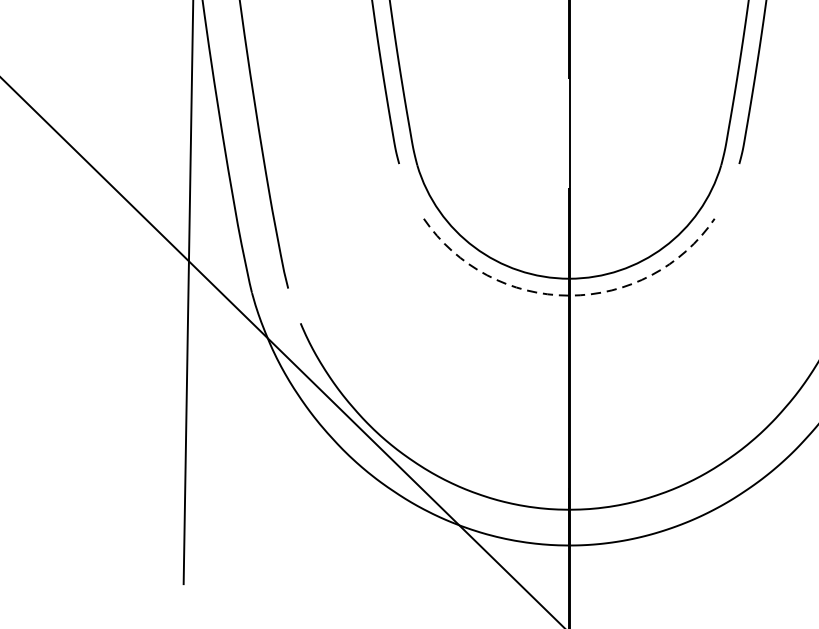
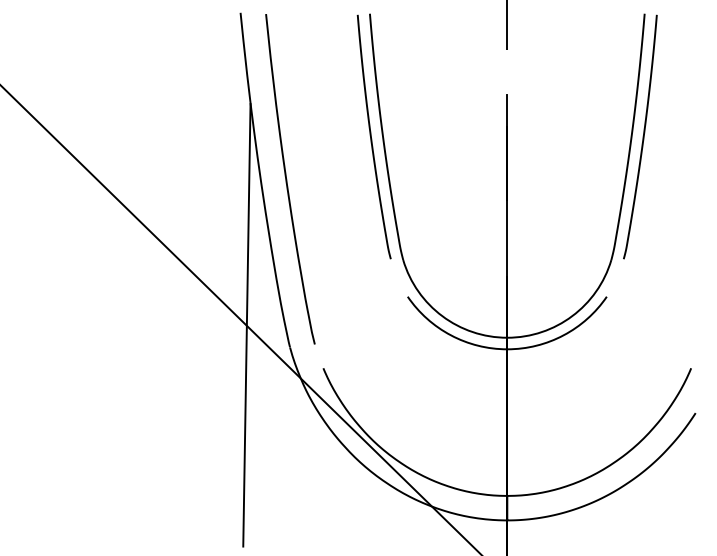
arc: (569, 295) -> (507, 349), dashed -> solid

